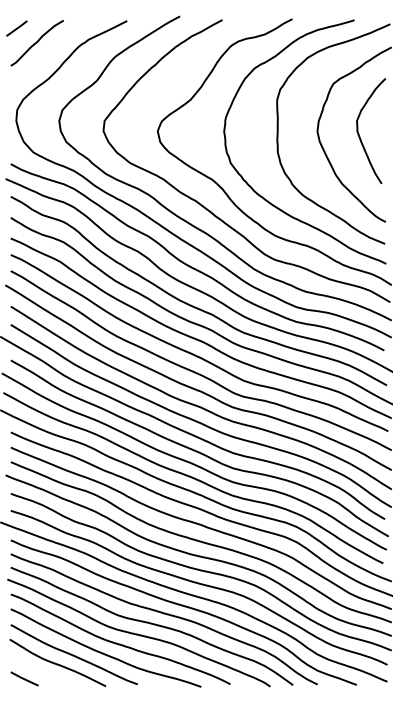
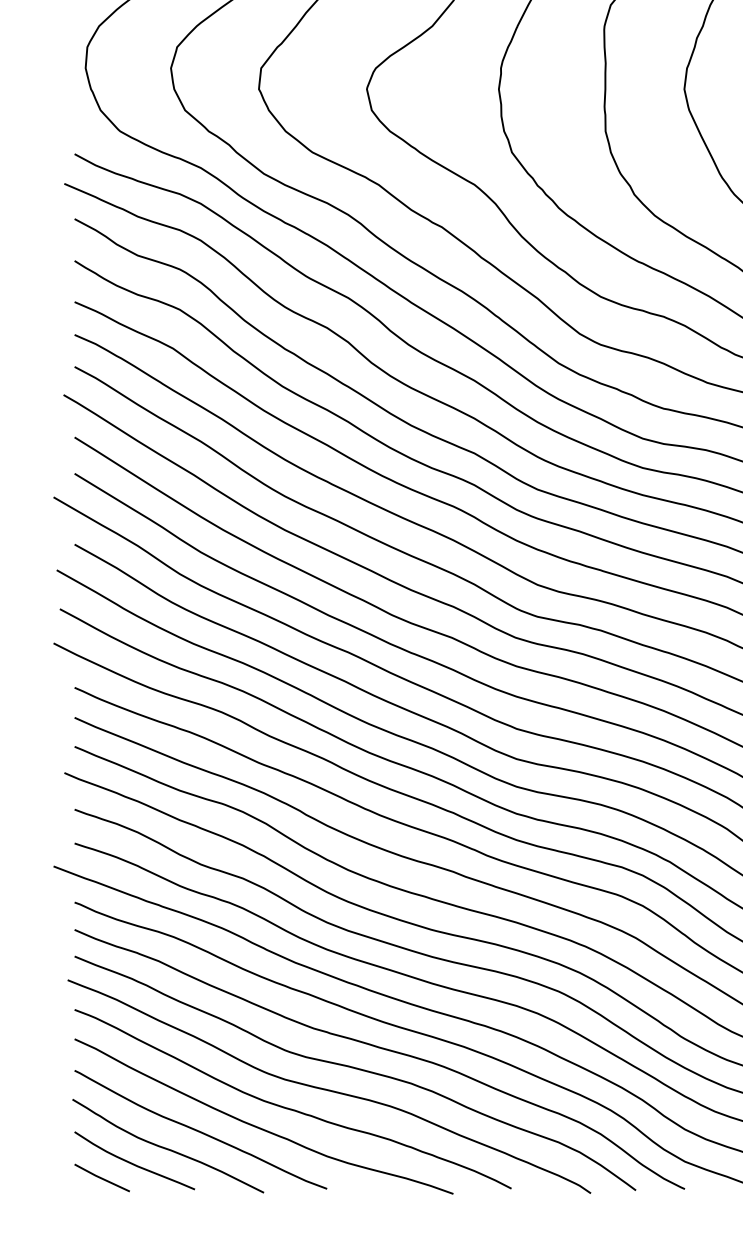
curve: (39, 670) -> (131, 1161), added

